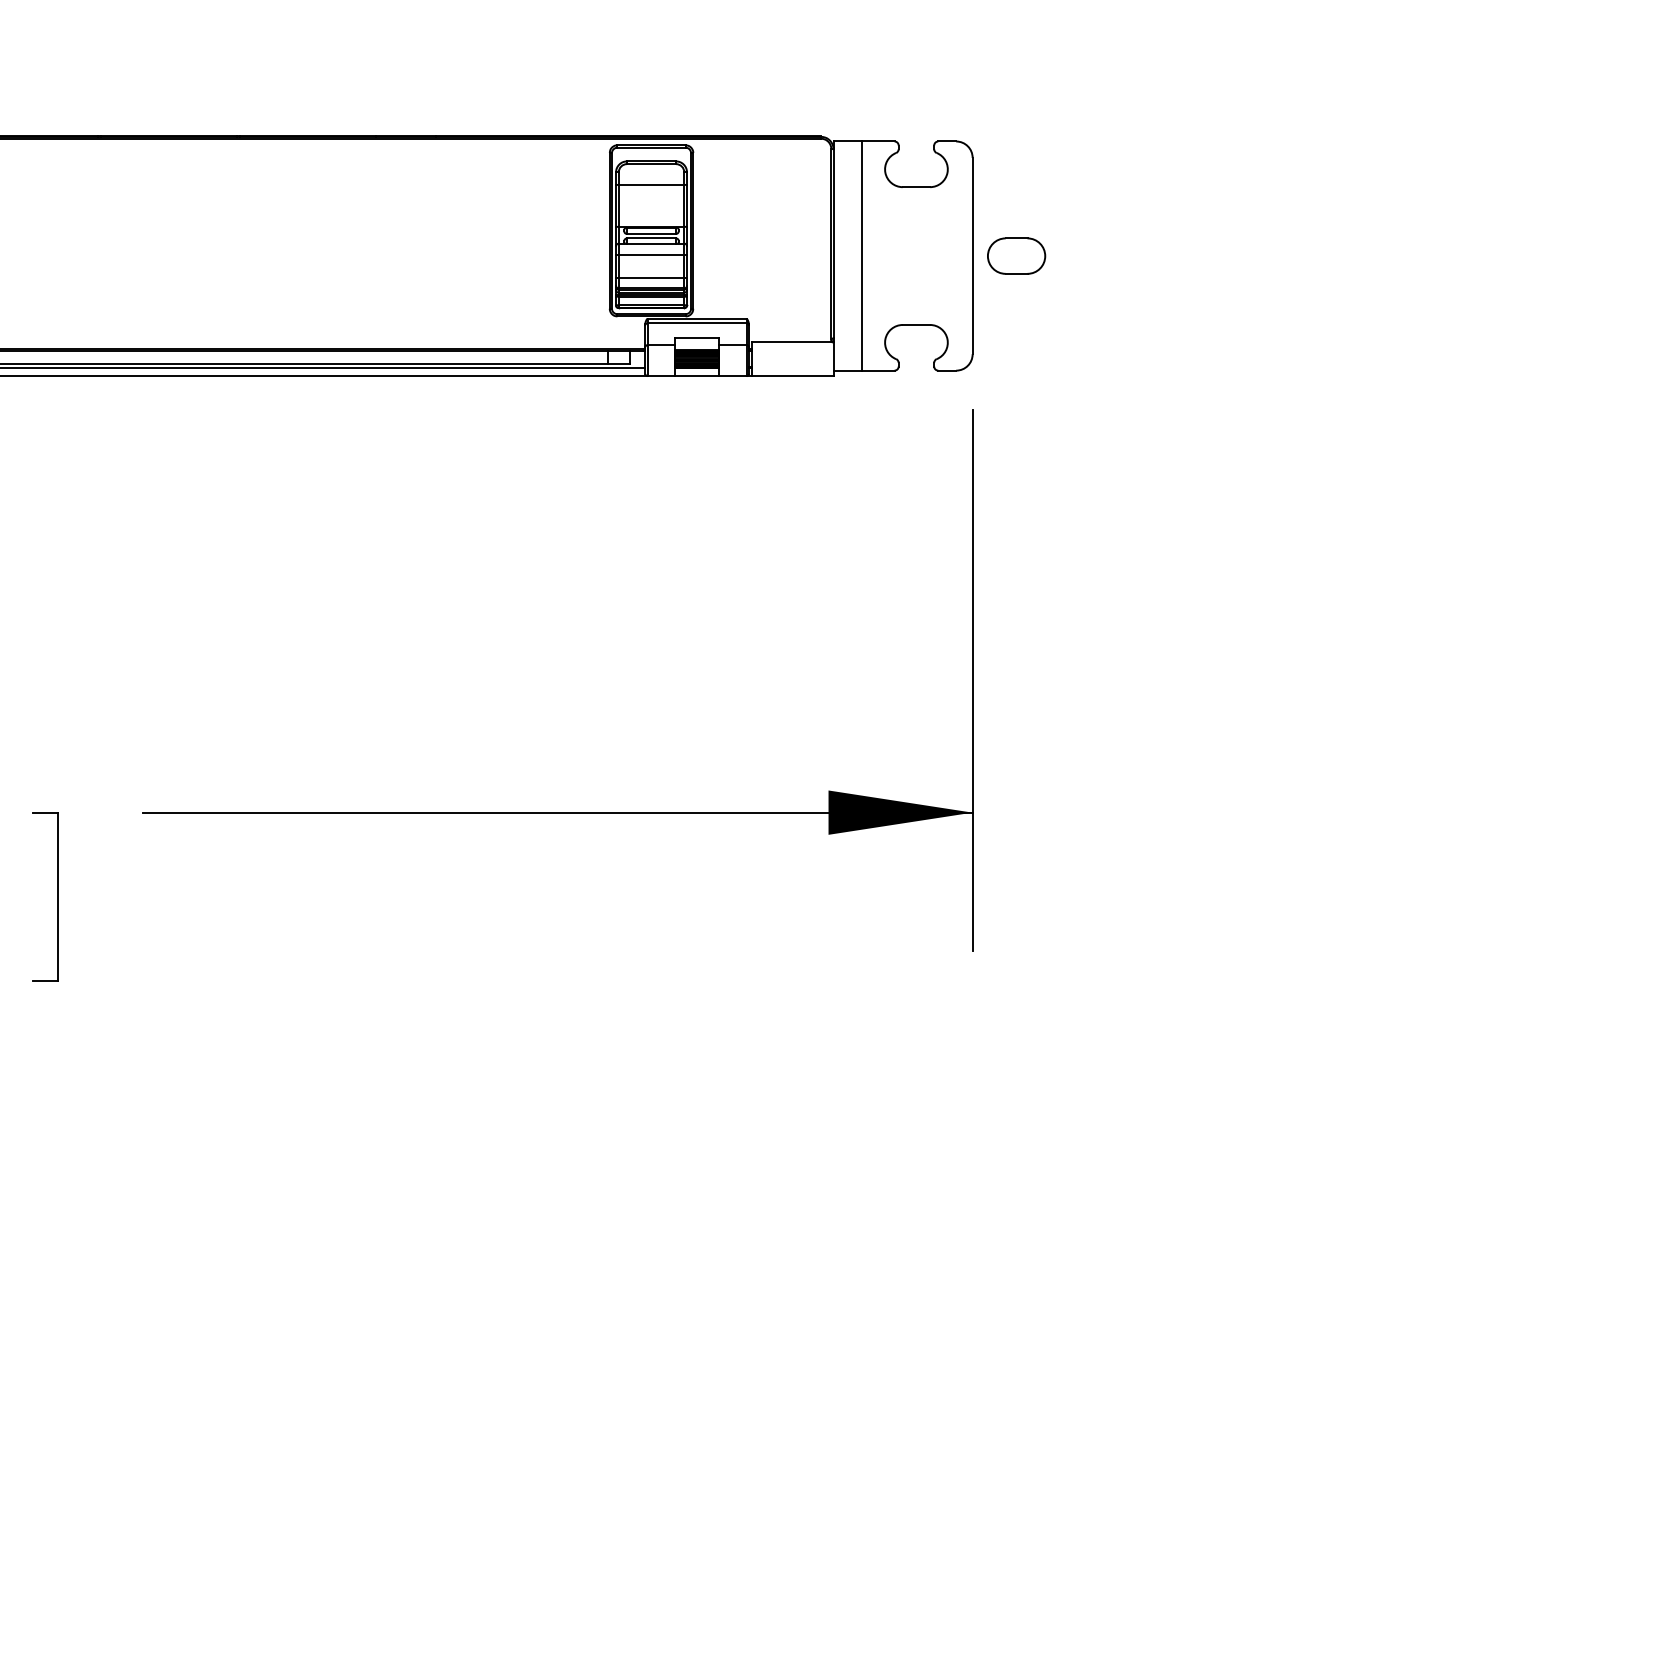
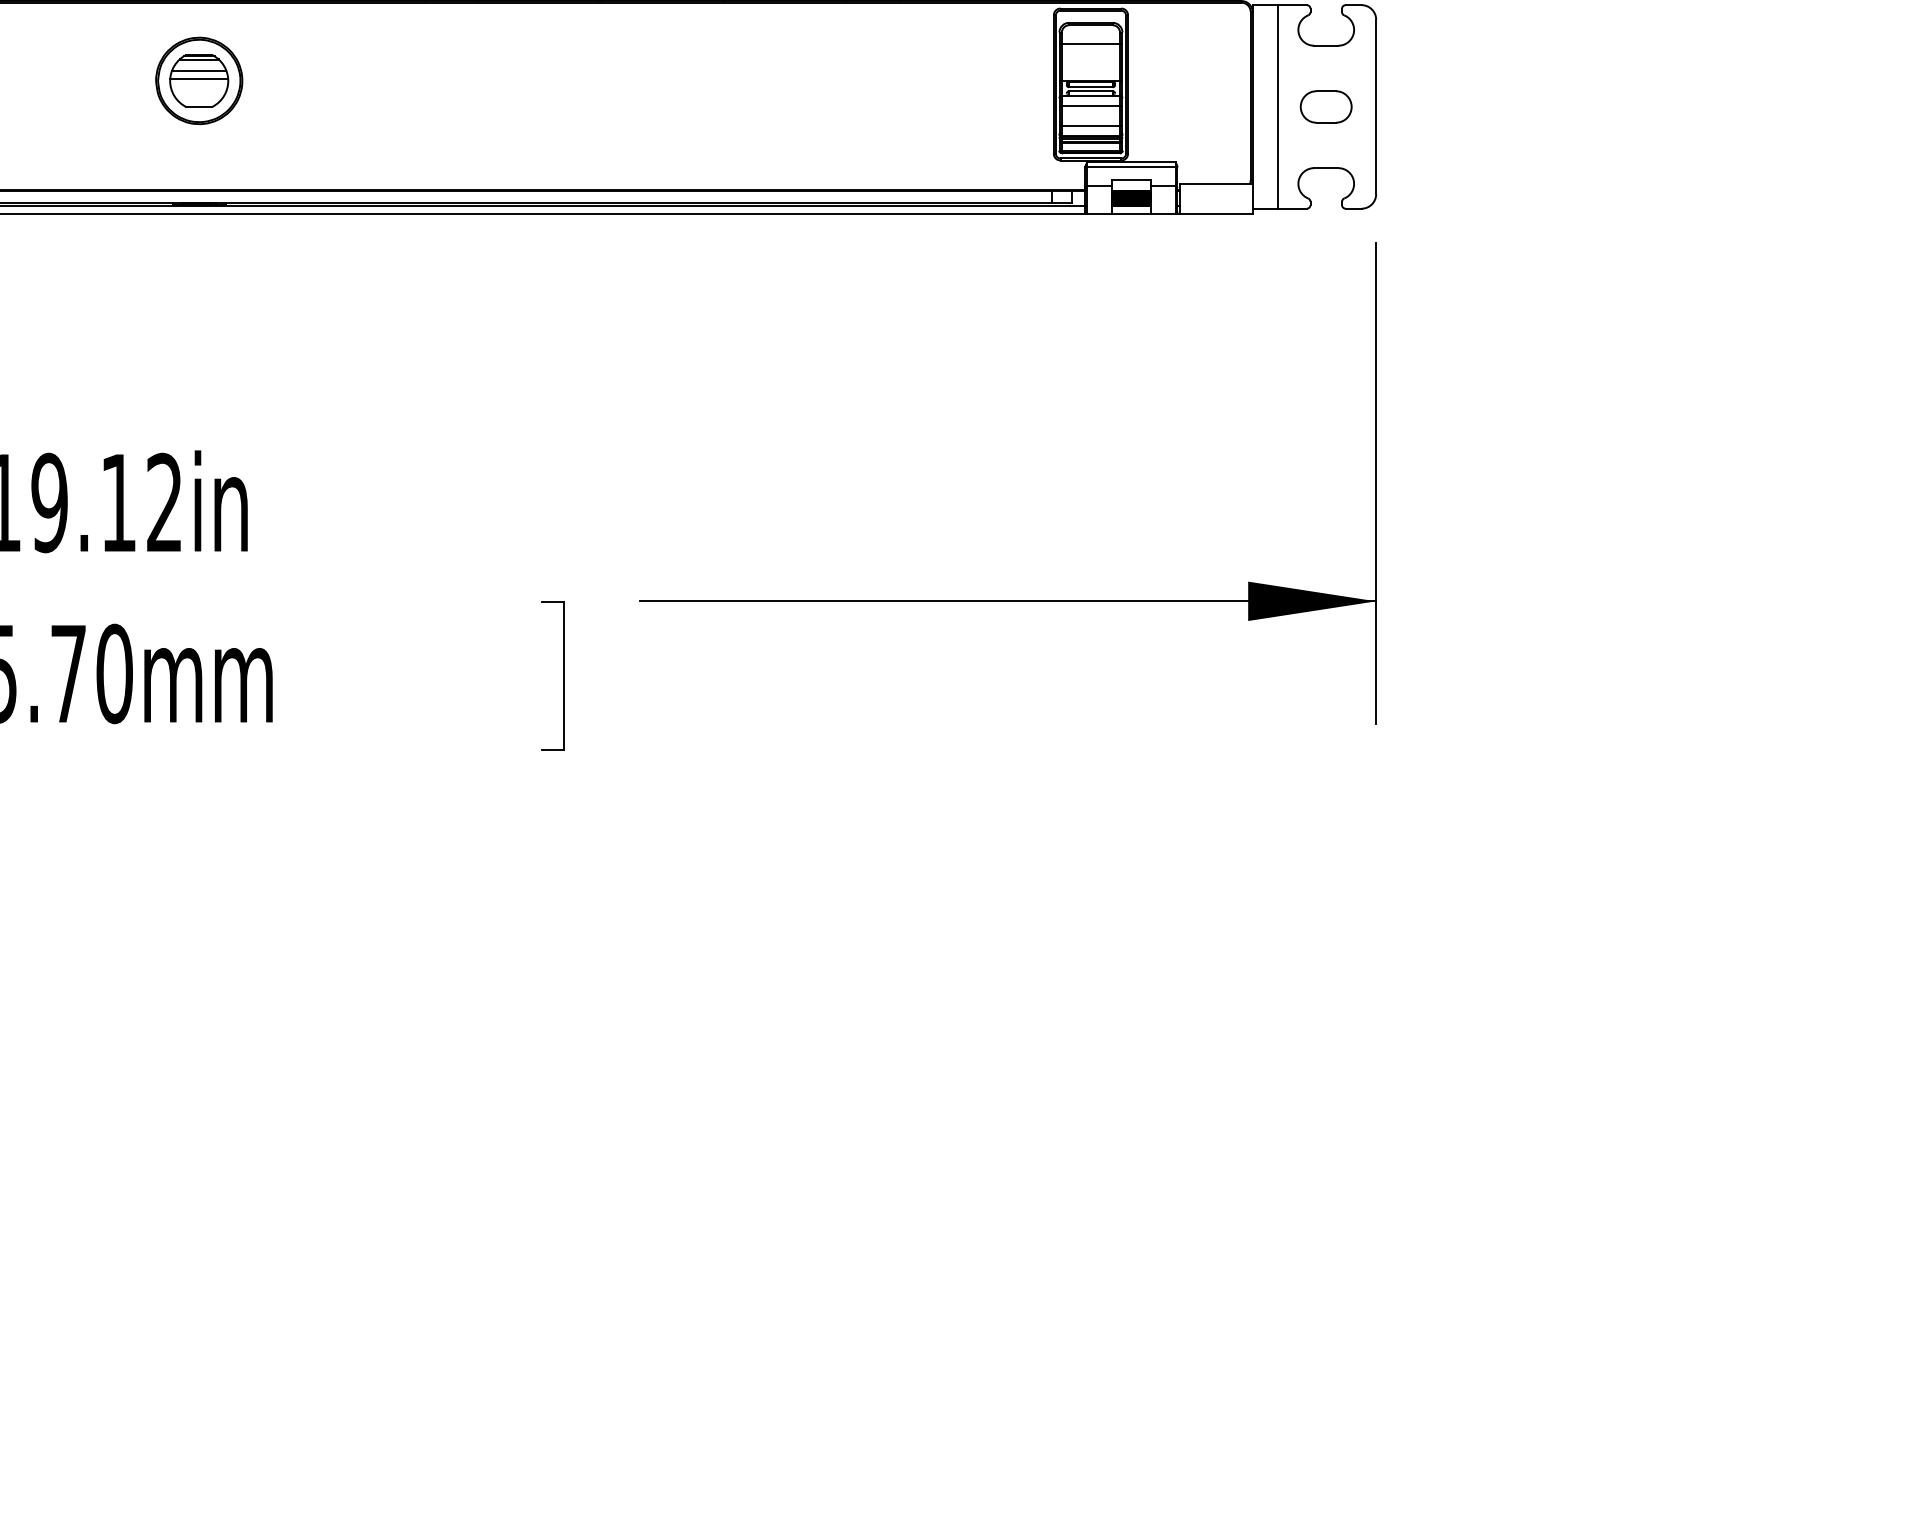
part: (1015, 255) -> (1325, 106), moved

